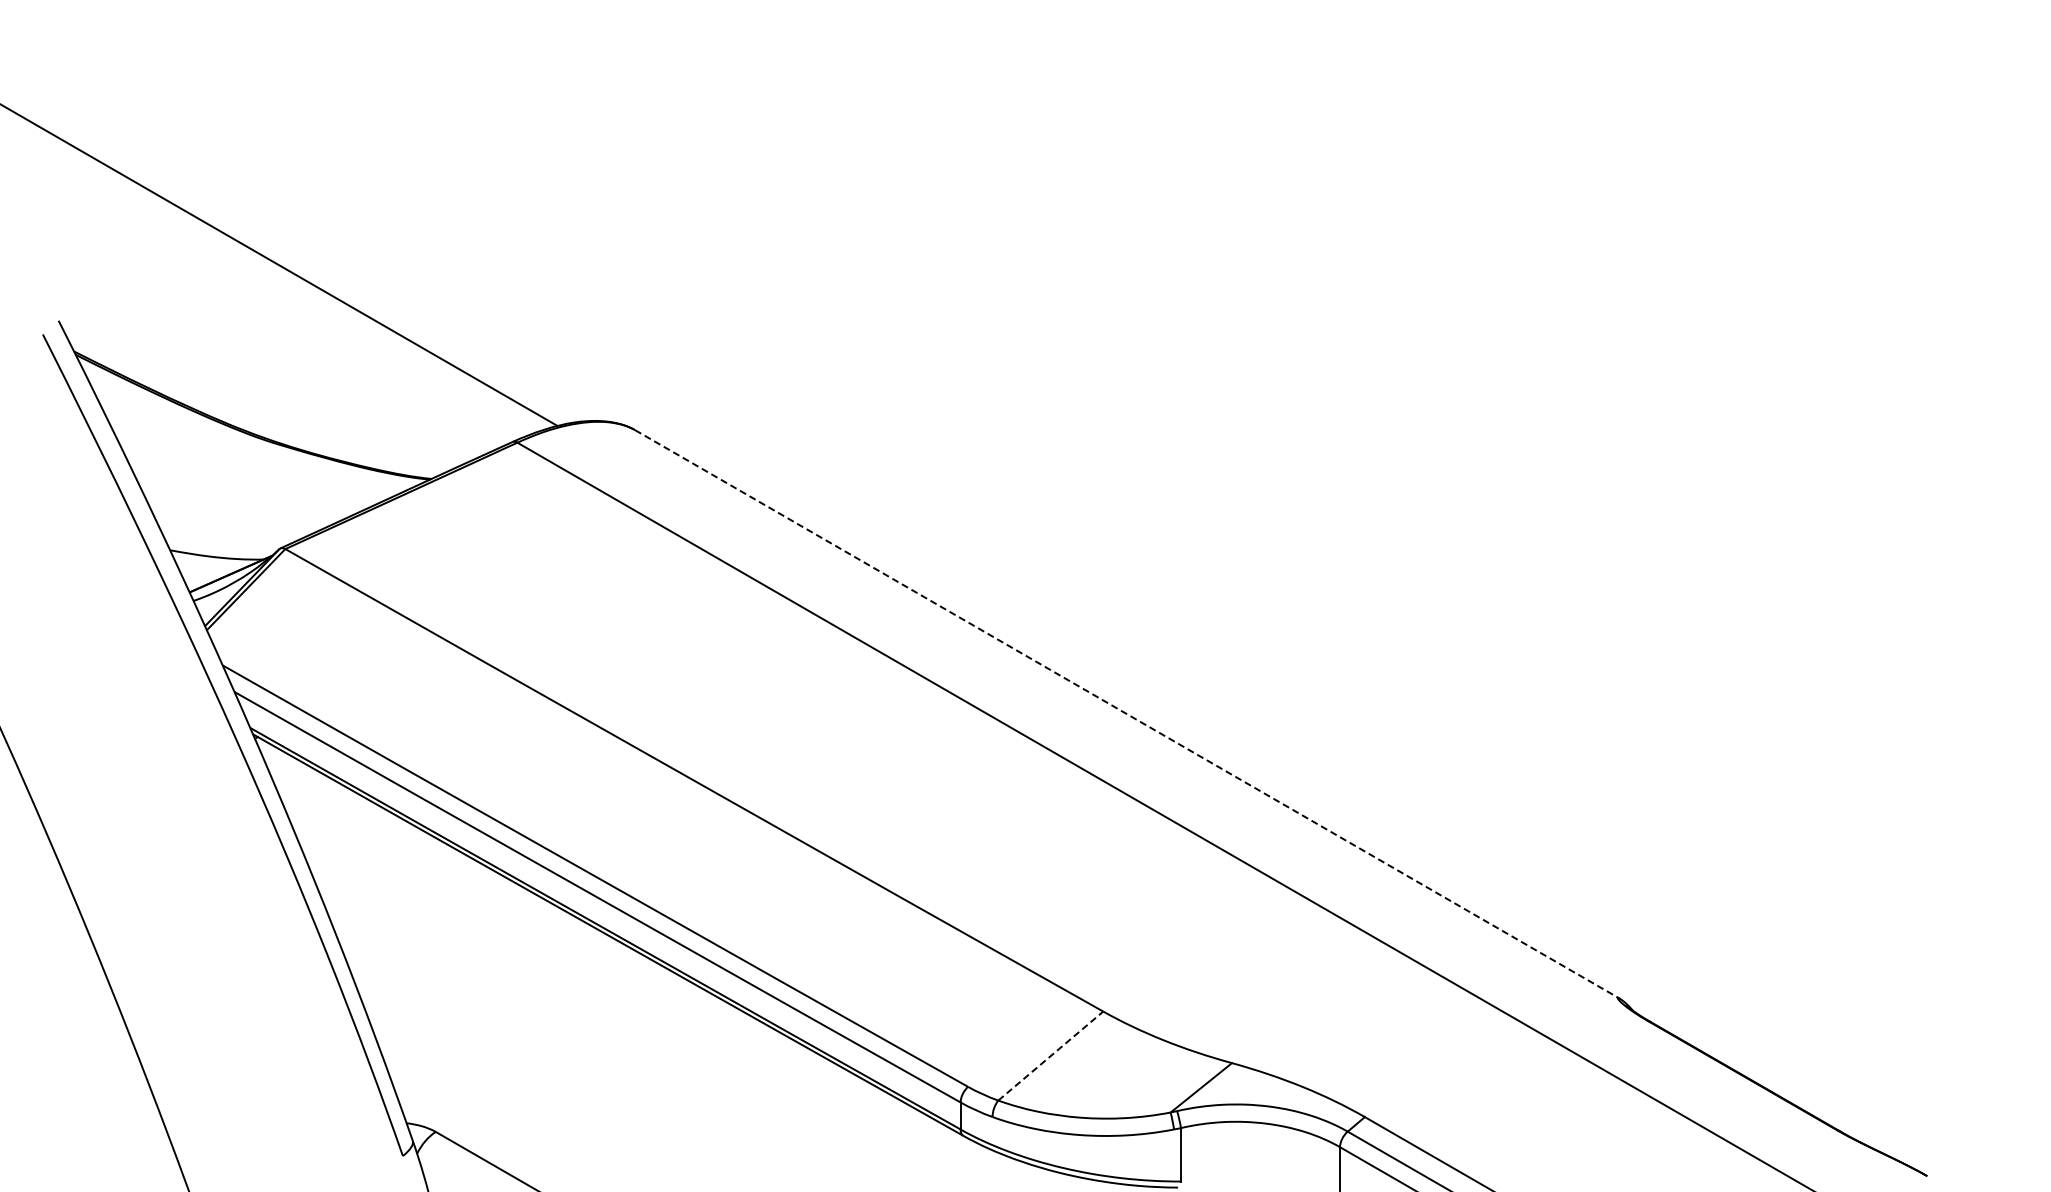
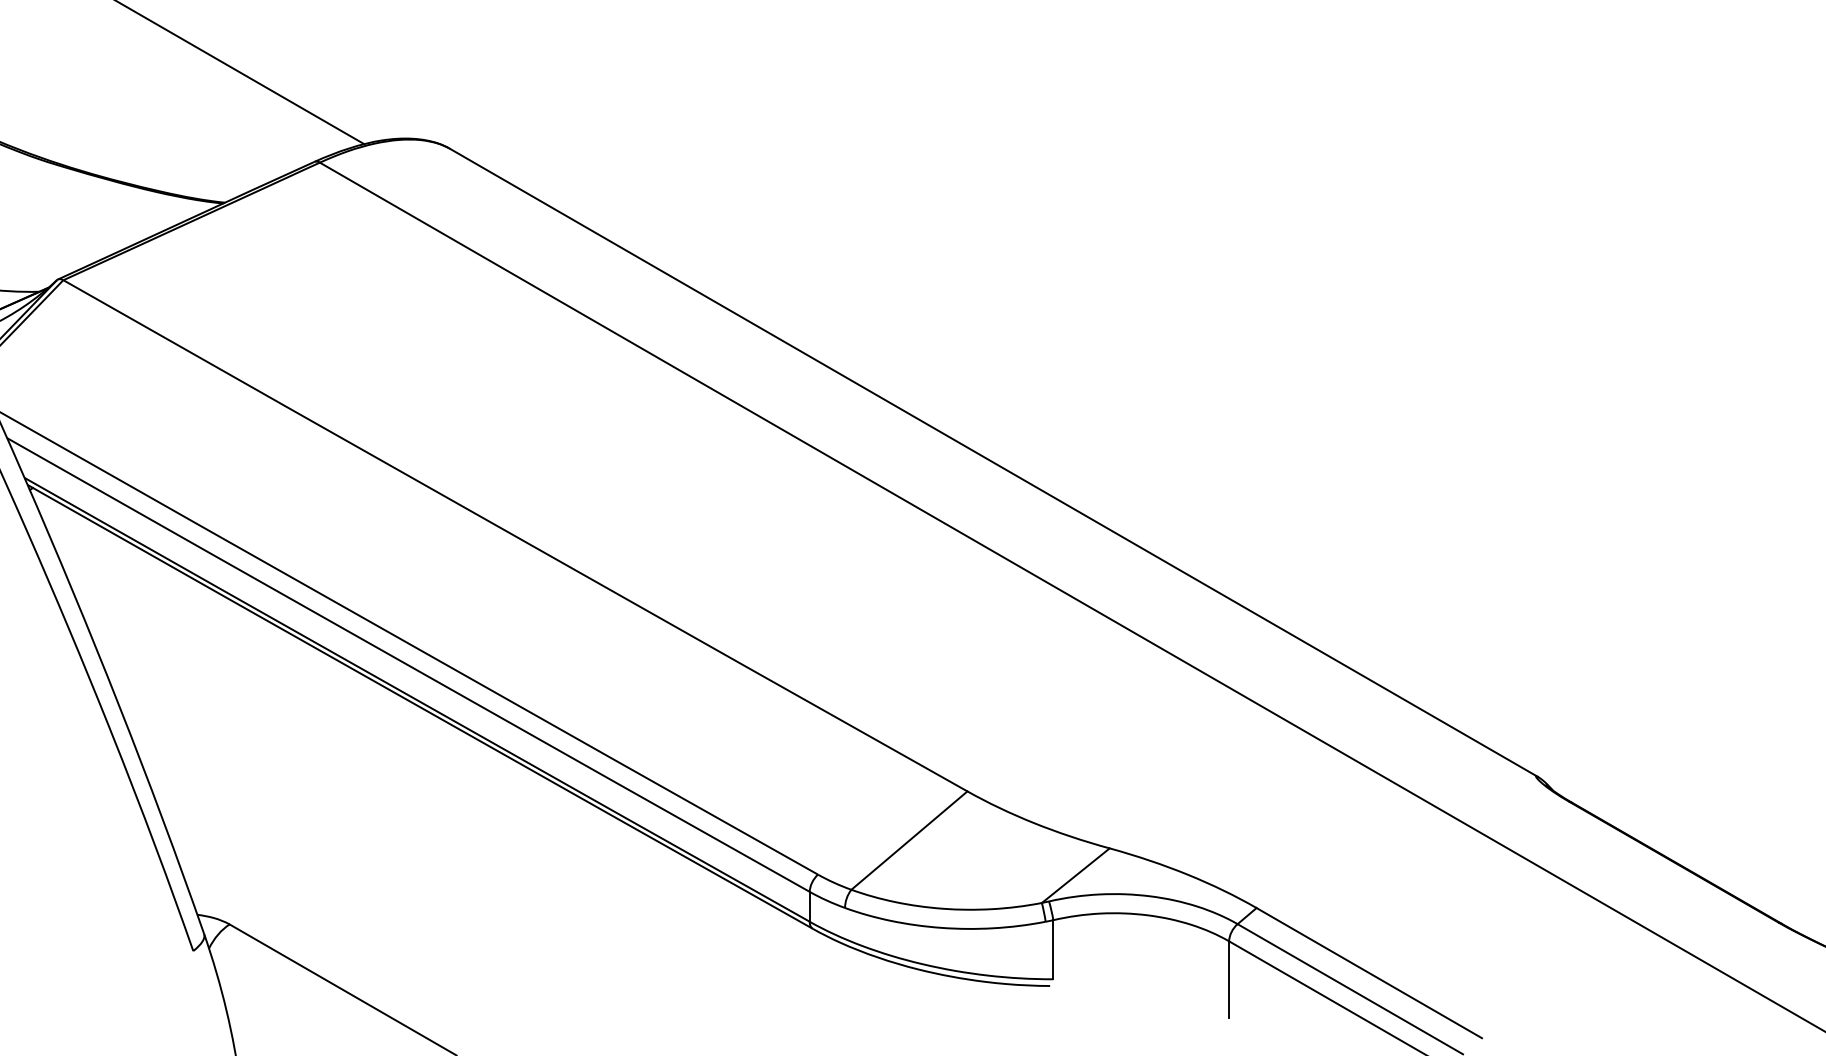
line: (1127, 714) -> (994, 463), dashed -> solid
line: (1050, 1056) -> (909, 841), dashed -> solid

